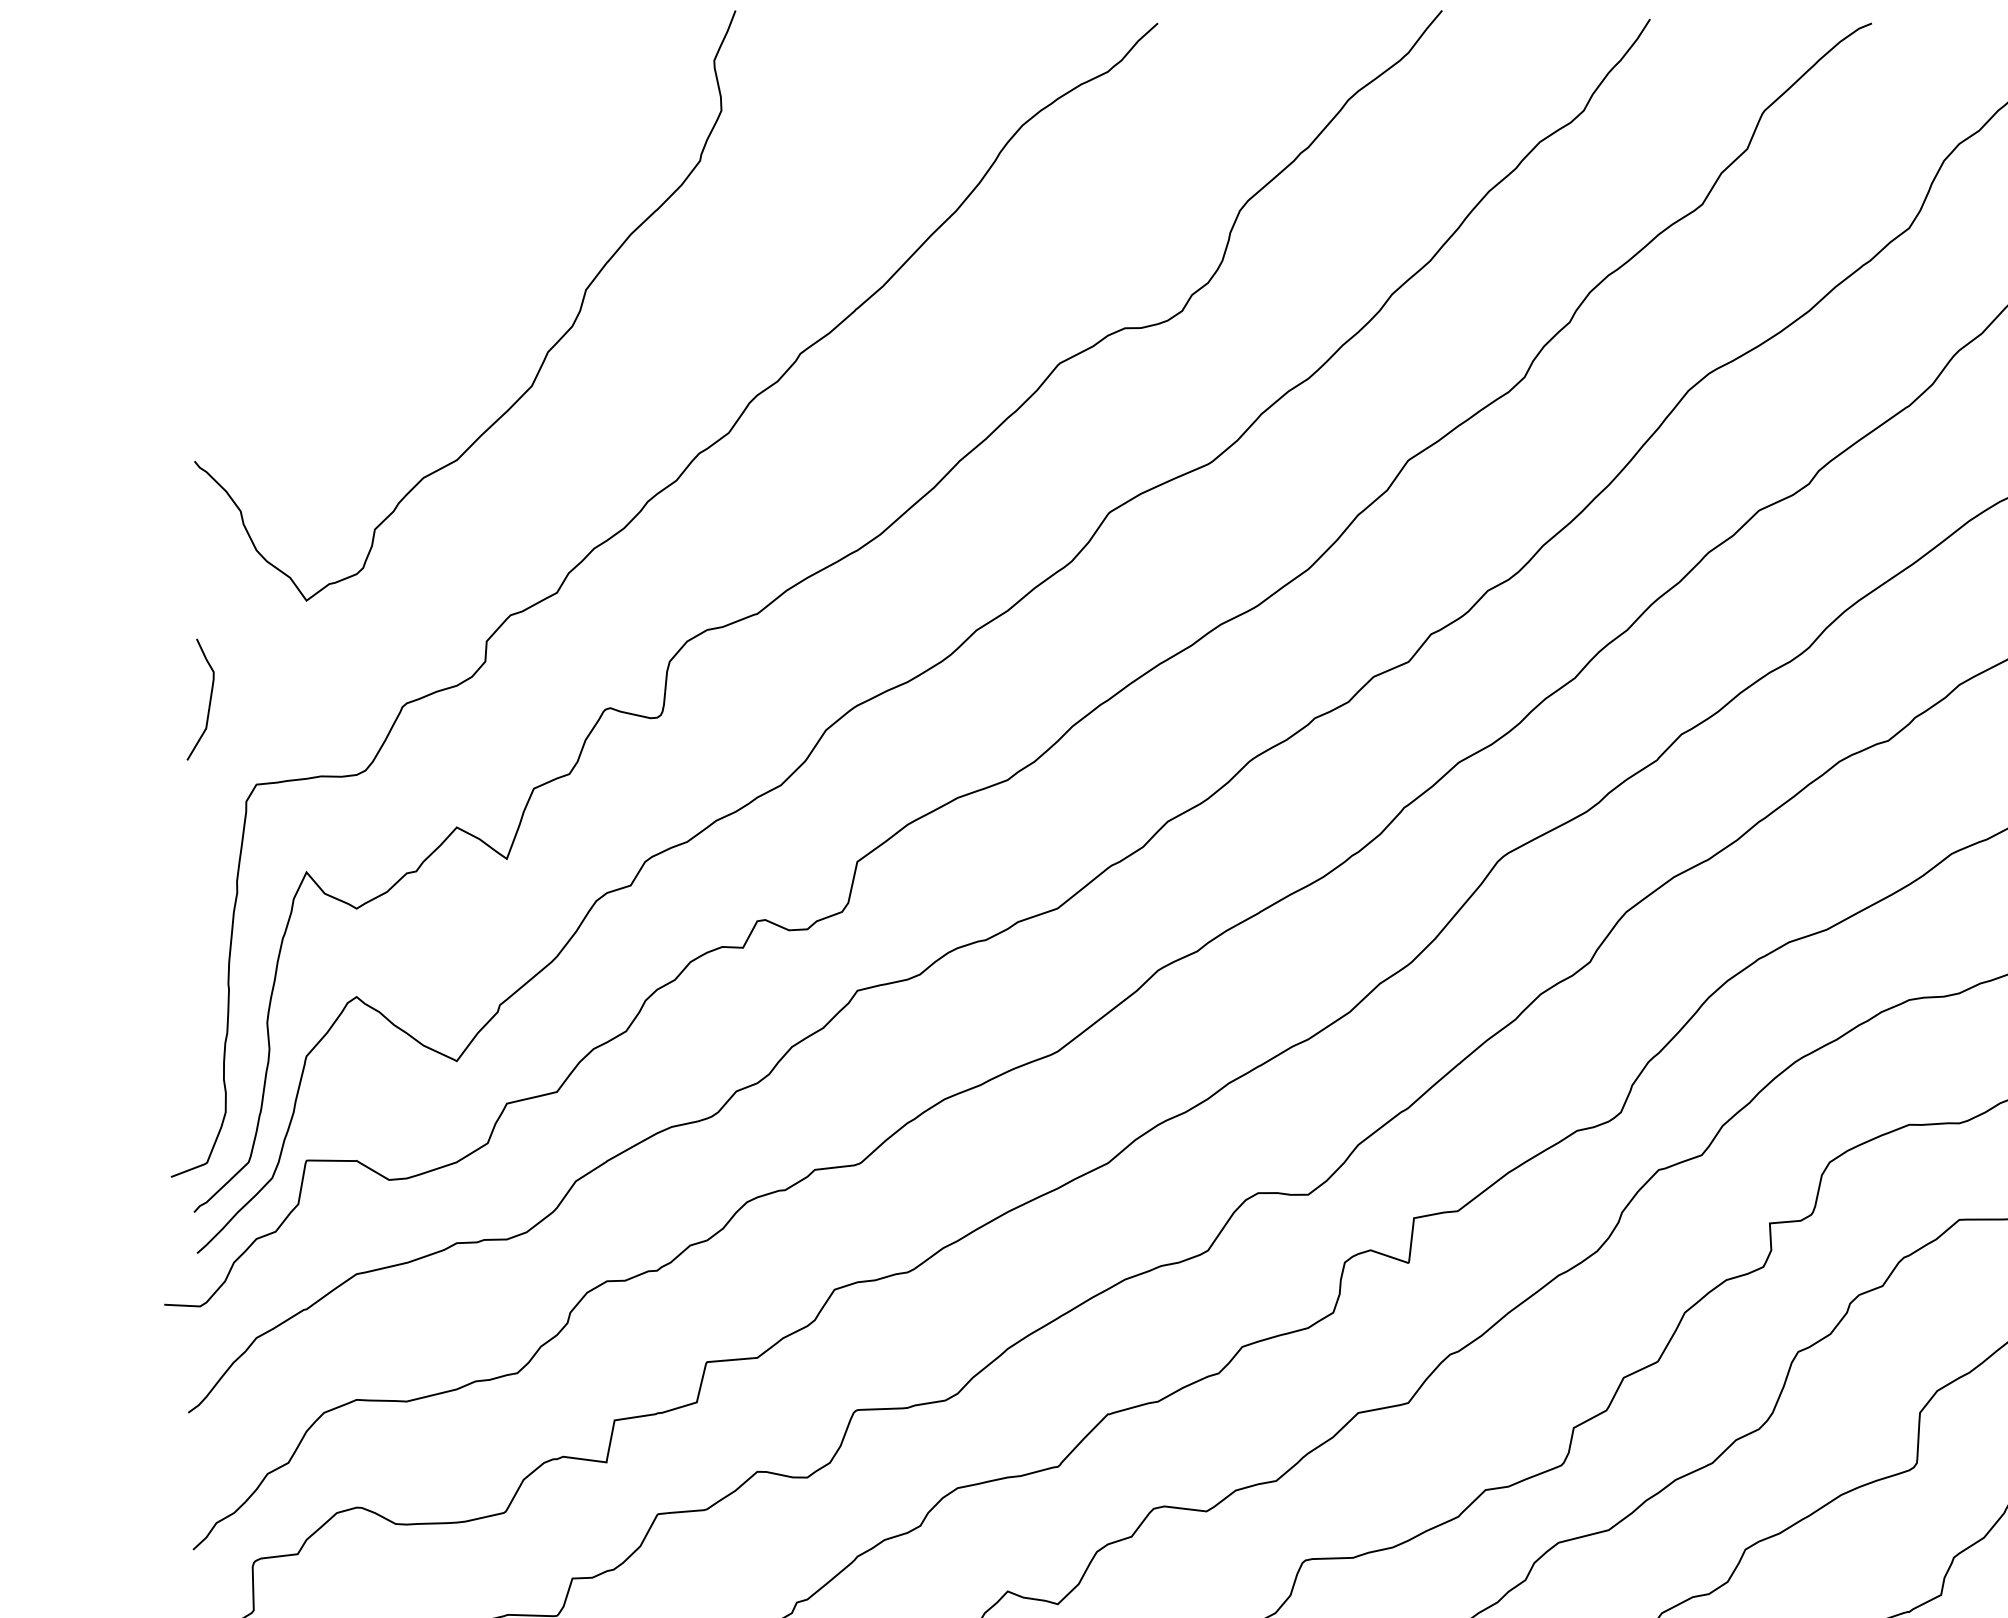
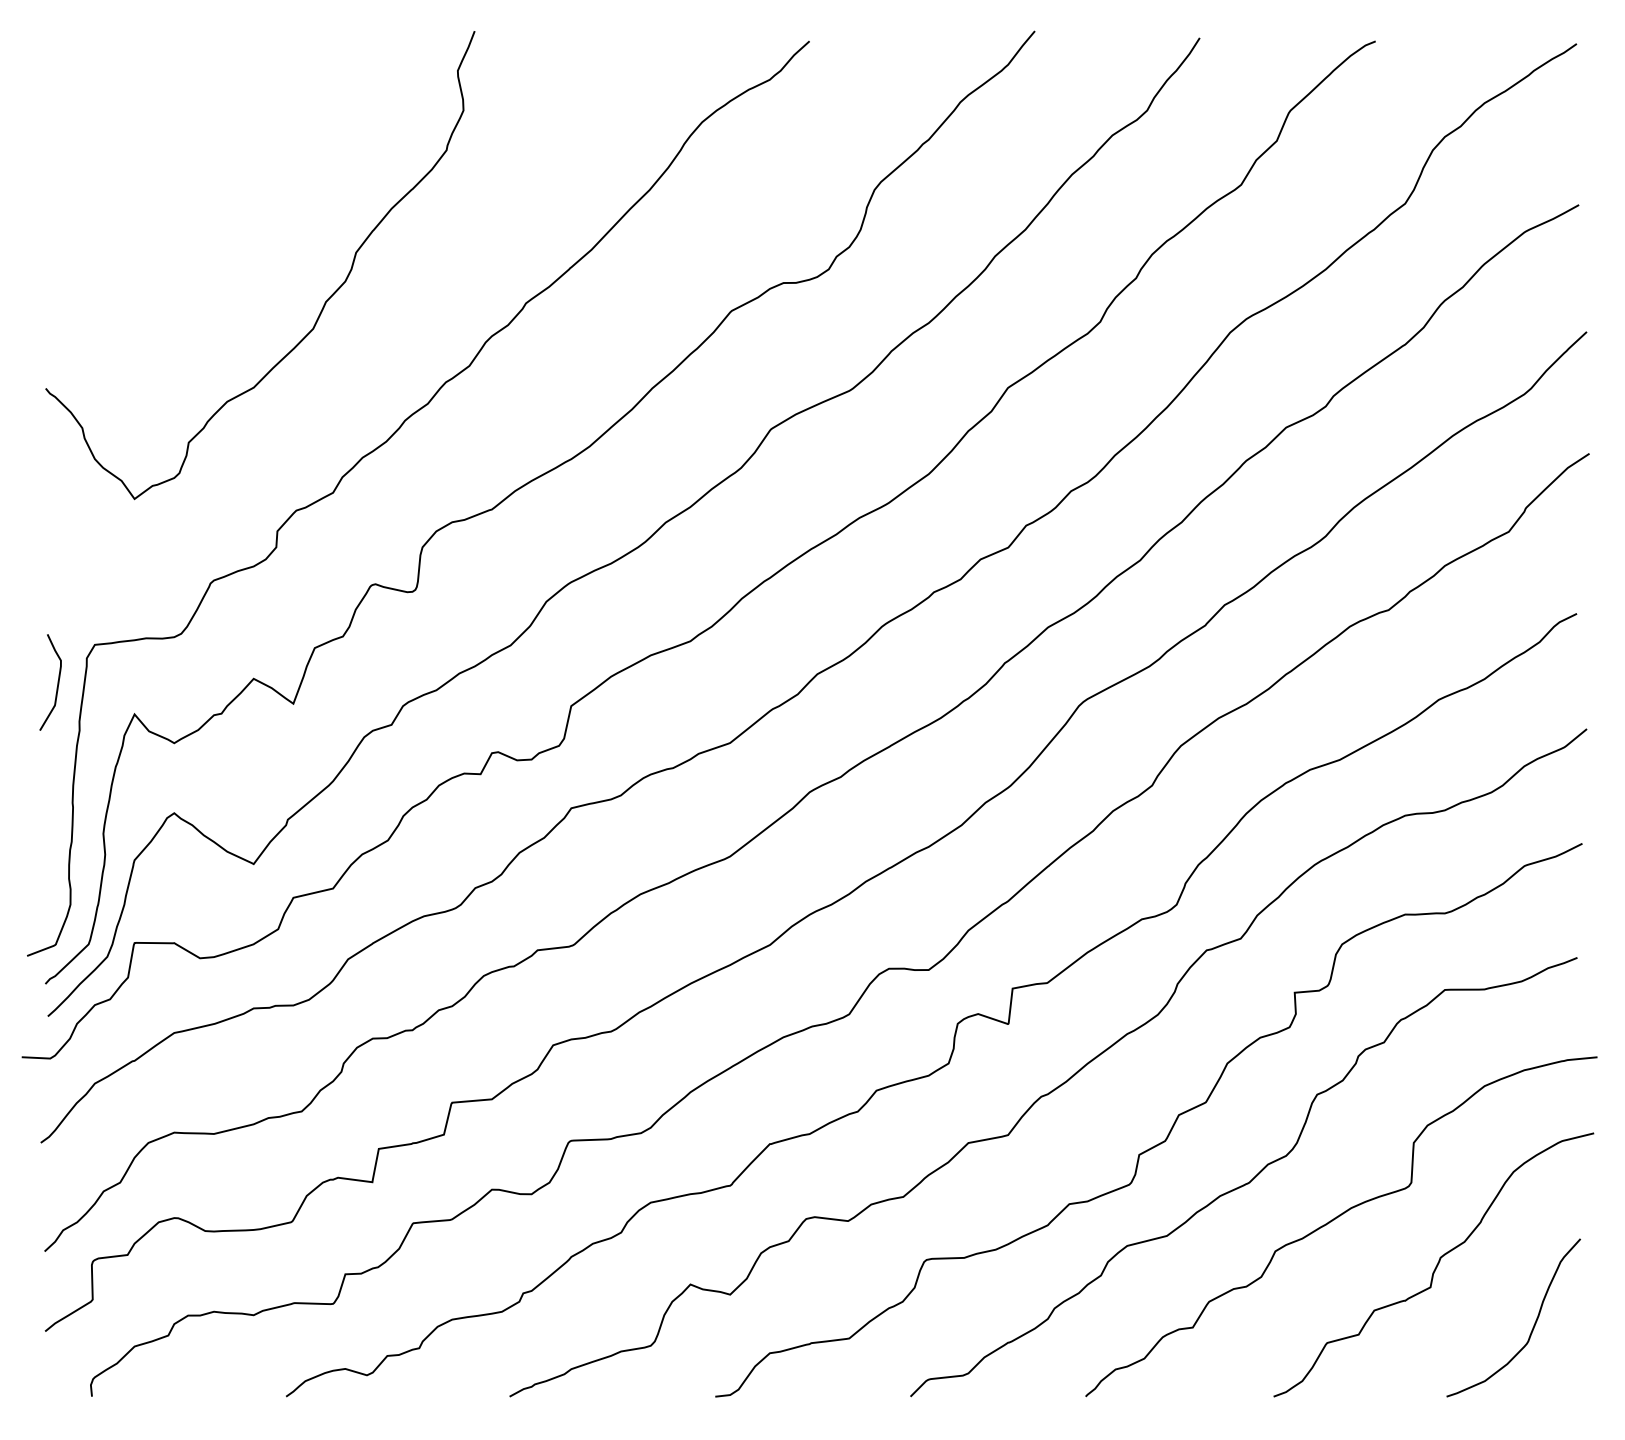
curve: (209, 699) -> (57, 682), moved

